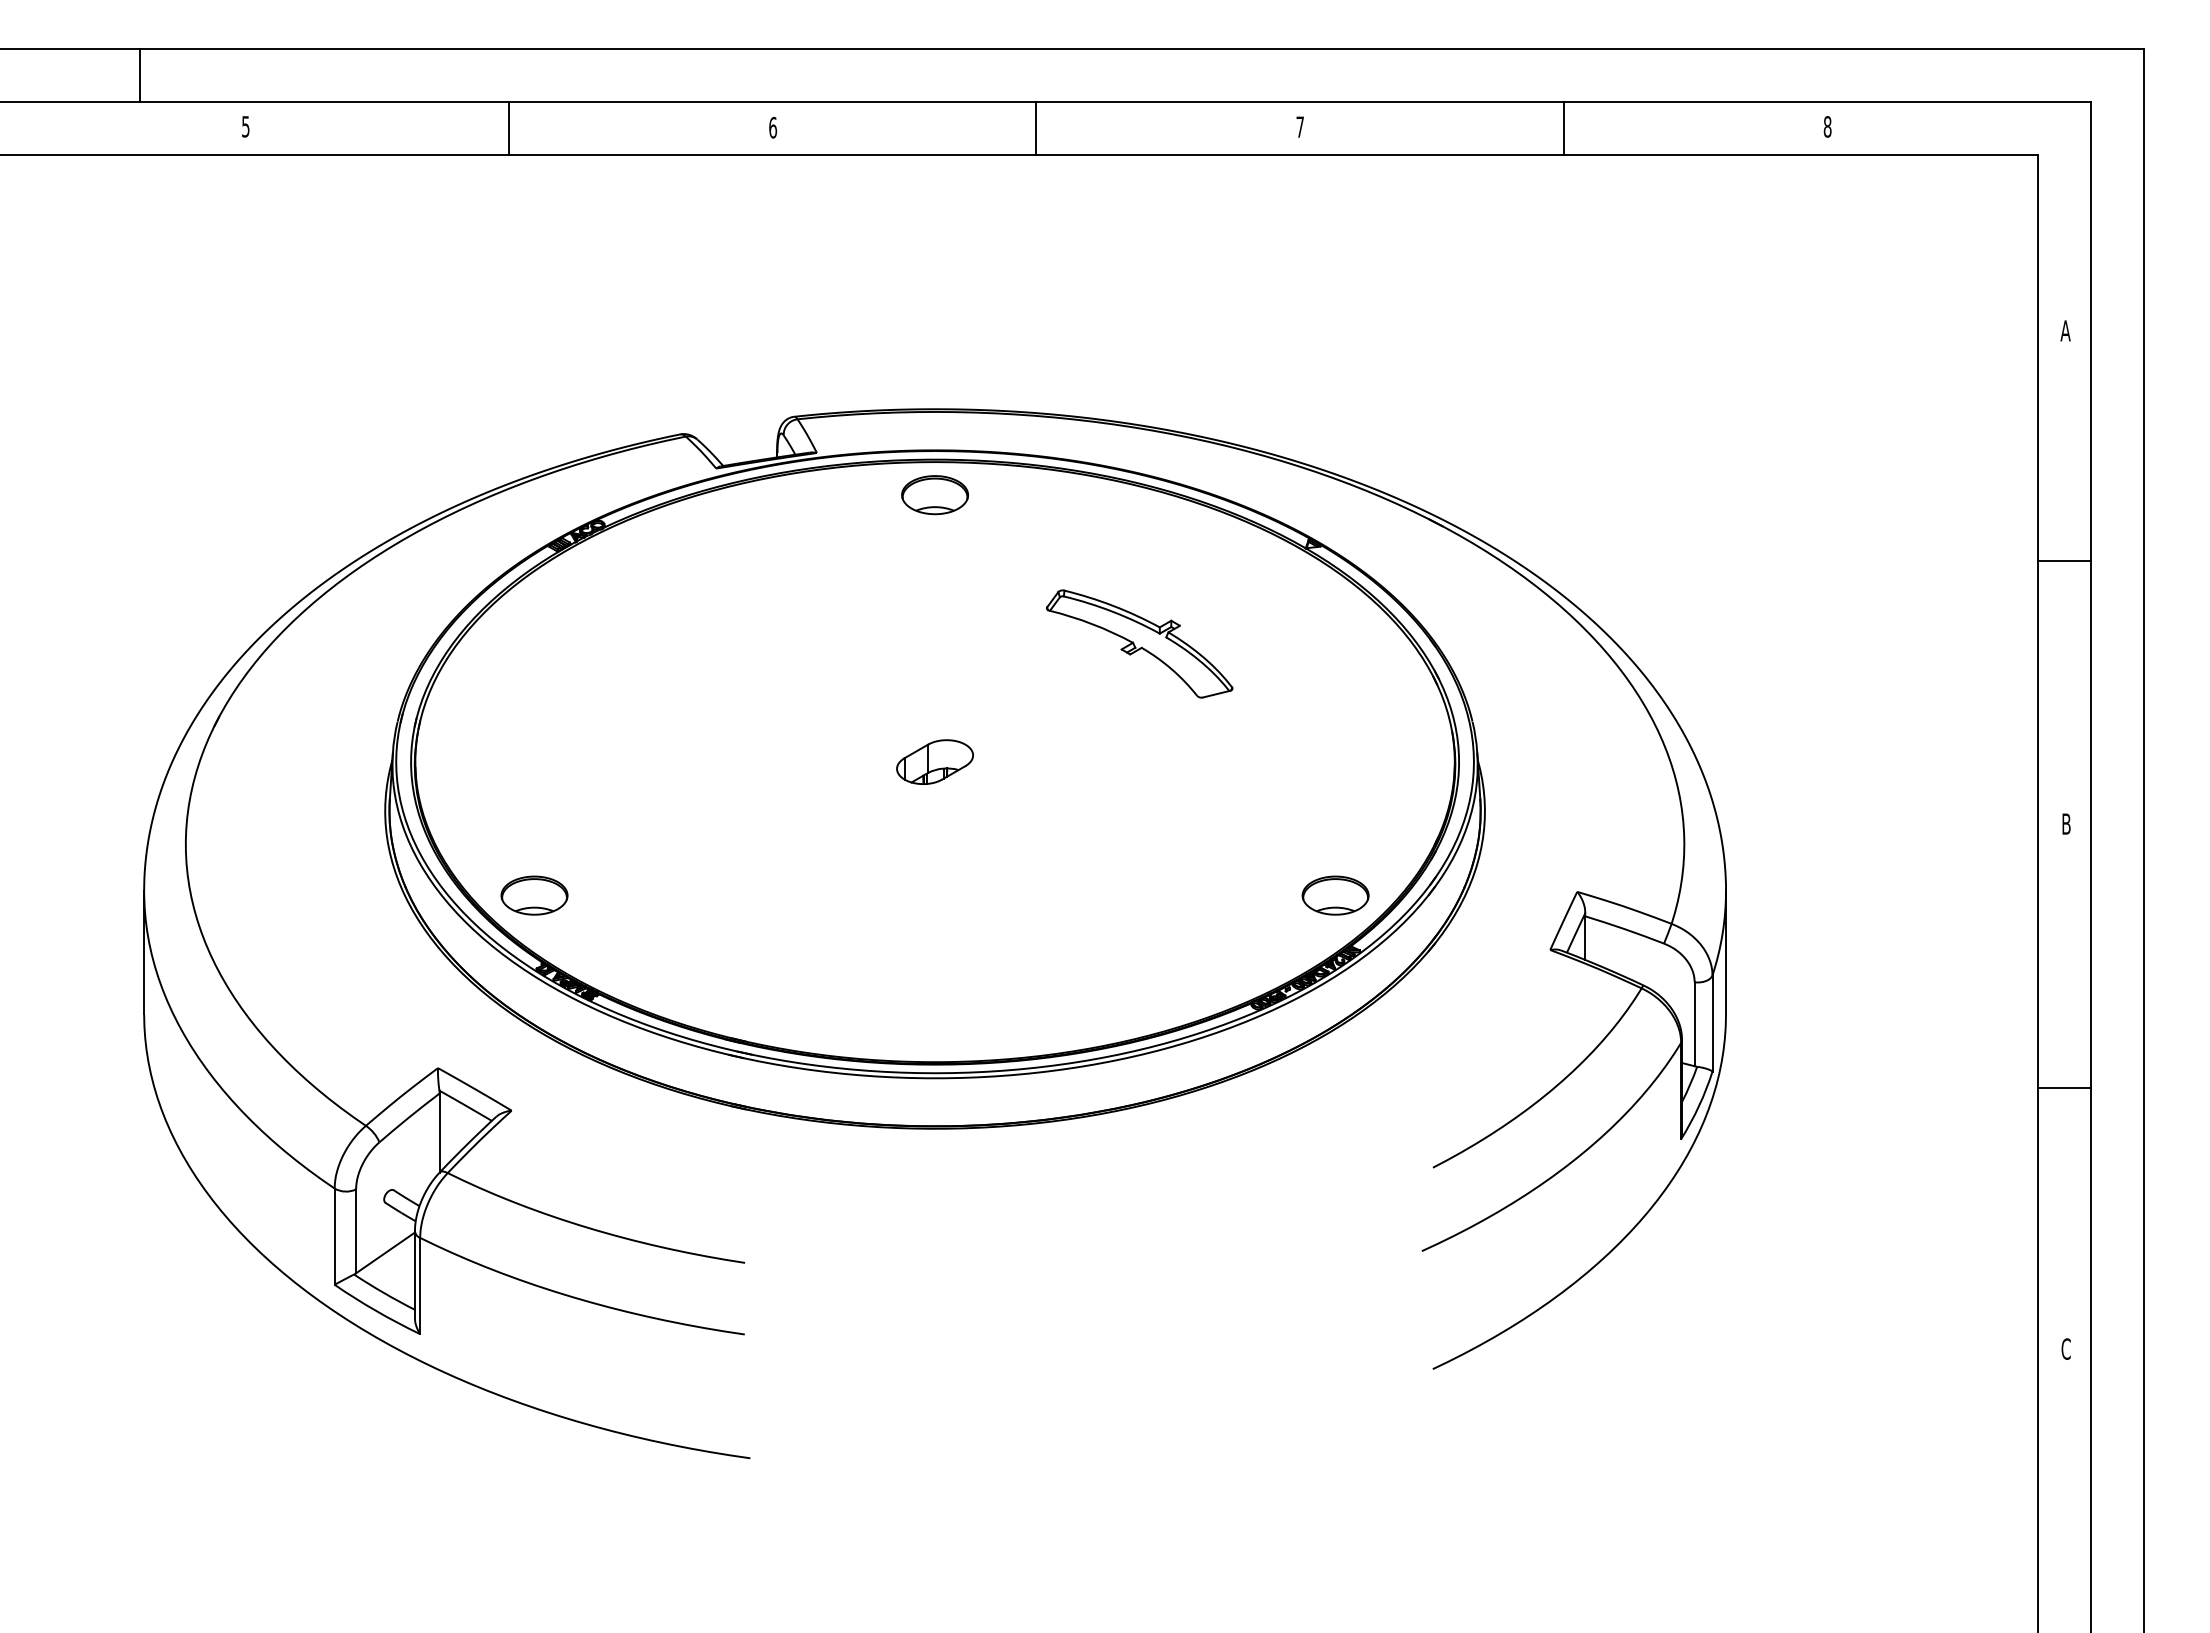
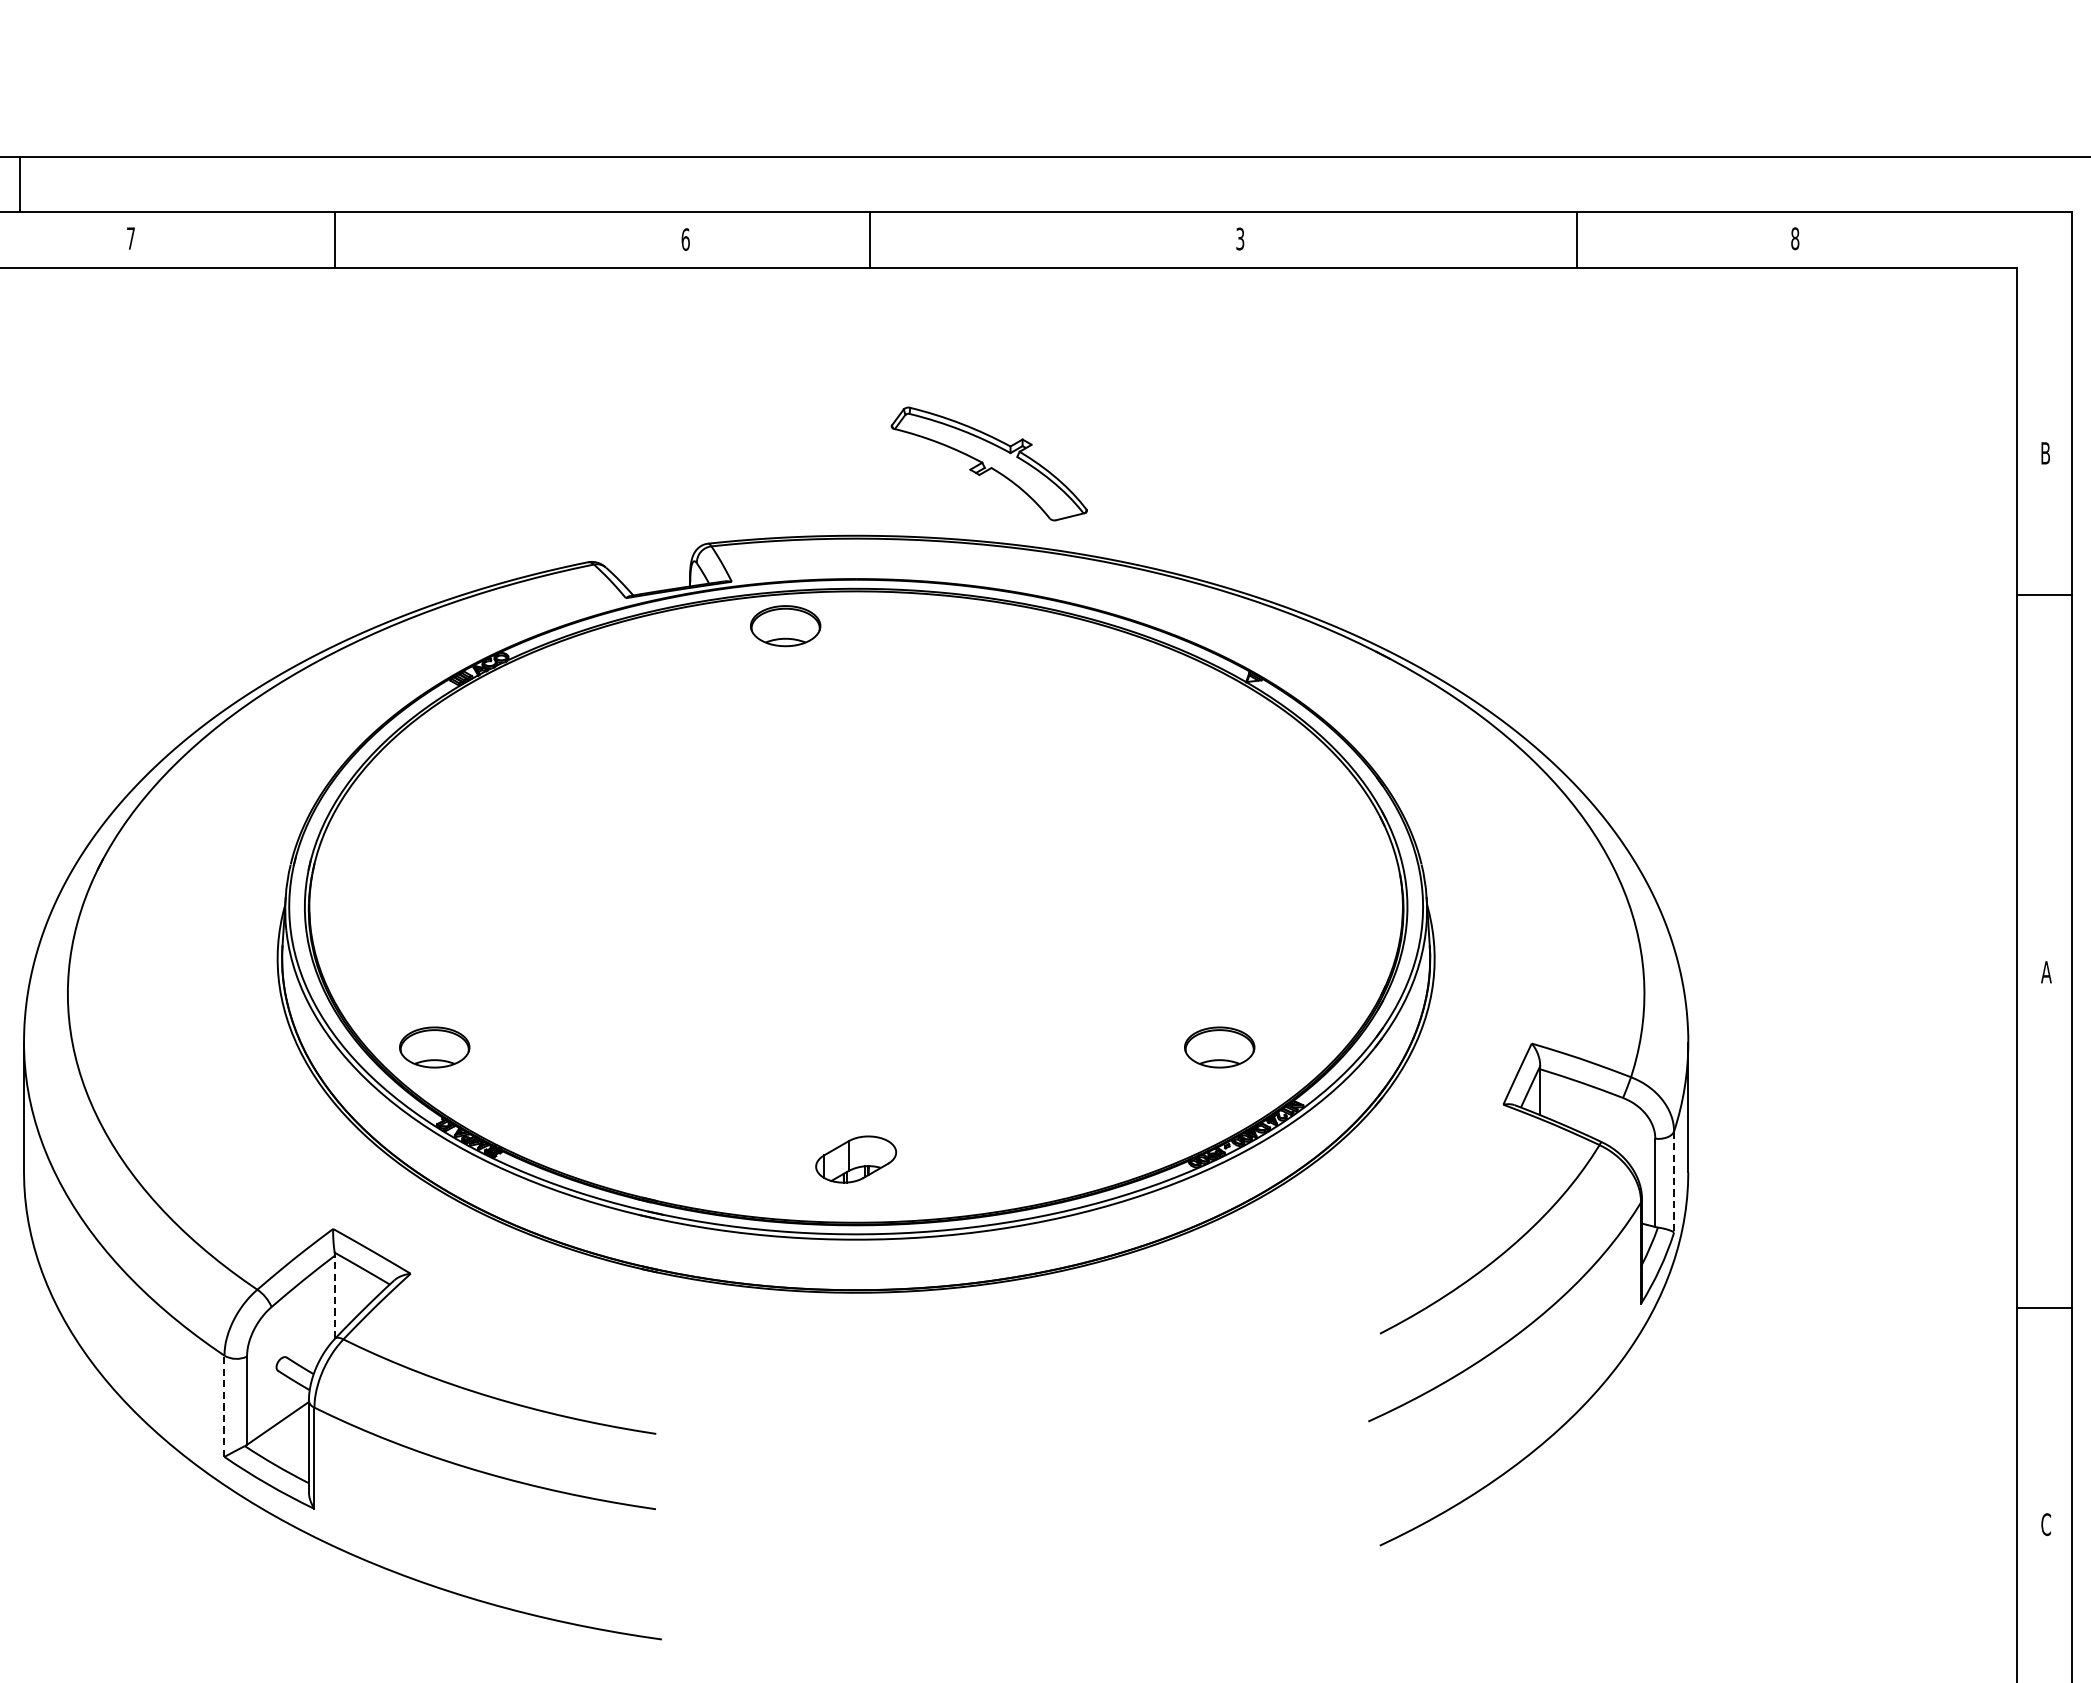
text: (245, 126) -> (130, 238), 5 -> 7
line: (509, 127) -> (335, 239), moved
line: (1036, 127) -> (870, 239), moved
text: (1299, 127) -> (1239, 239), 7 -> 3
line: (1563, 127) -> (1577, 239), moved
text: (2065, 330) -> (2045, 452), A -> B
part: (934, 495) -> (785, 626), moved
line: (2064, 560) -> (2044, 594), moved
part: (1139, 643) -> (989, 463), moved
part: (934, 761) -> (855, 1158), moved
text: (2066, 823) -> (2046, 971), B -> A
part: (1335, 895) -> (1219, 1047), moved
line: (1712, 1024) -> (1674, 1183), solid -> dashed
line: (2064, 1087) -> (2044, 1307), moved
line: (439, 1132) -> (334, 1296), solid -> dashed
line: (334, 1236) -> (224, 1406), solid -> dashed

